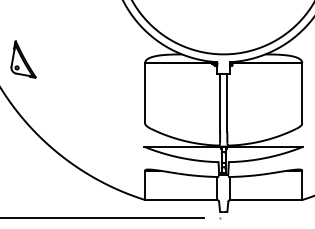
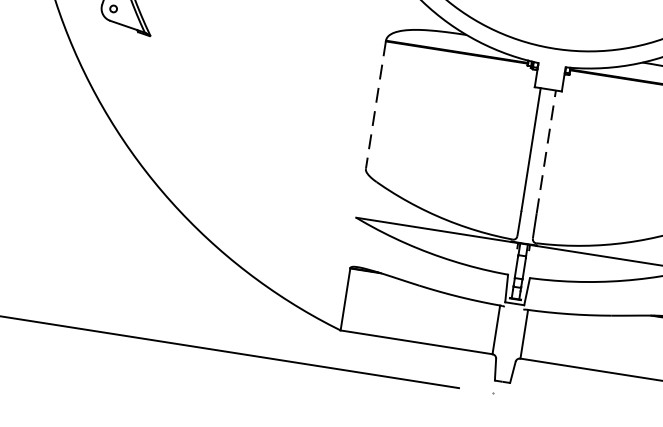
line: (145, 93) -> (376, 105), solid -> dashed
line: (227, 102) -> (546, 151), solid -> dashed

